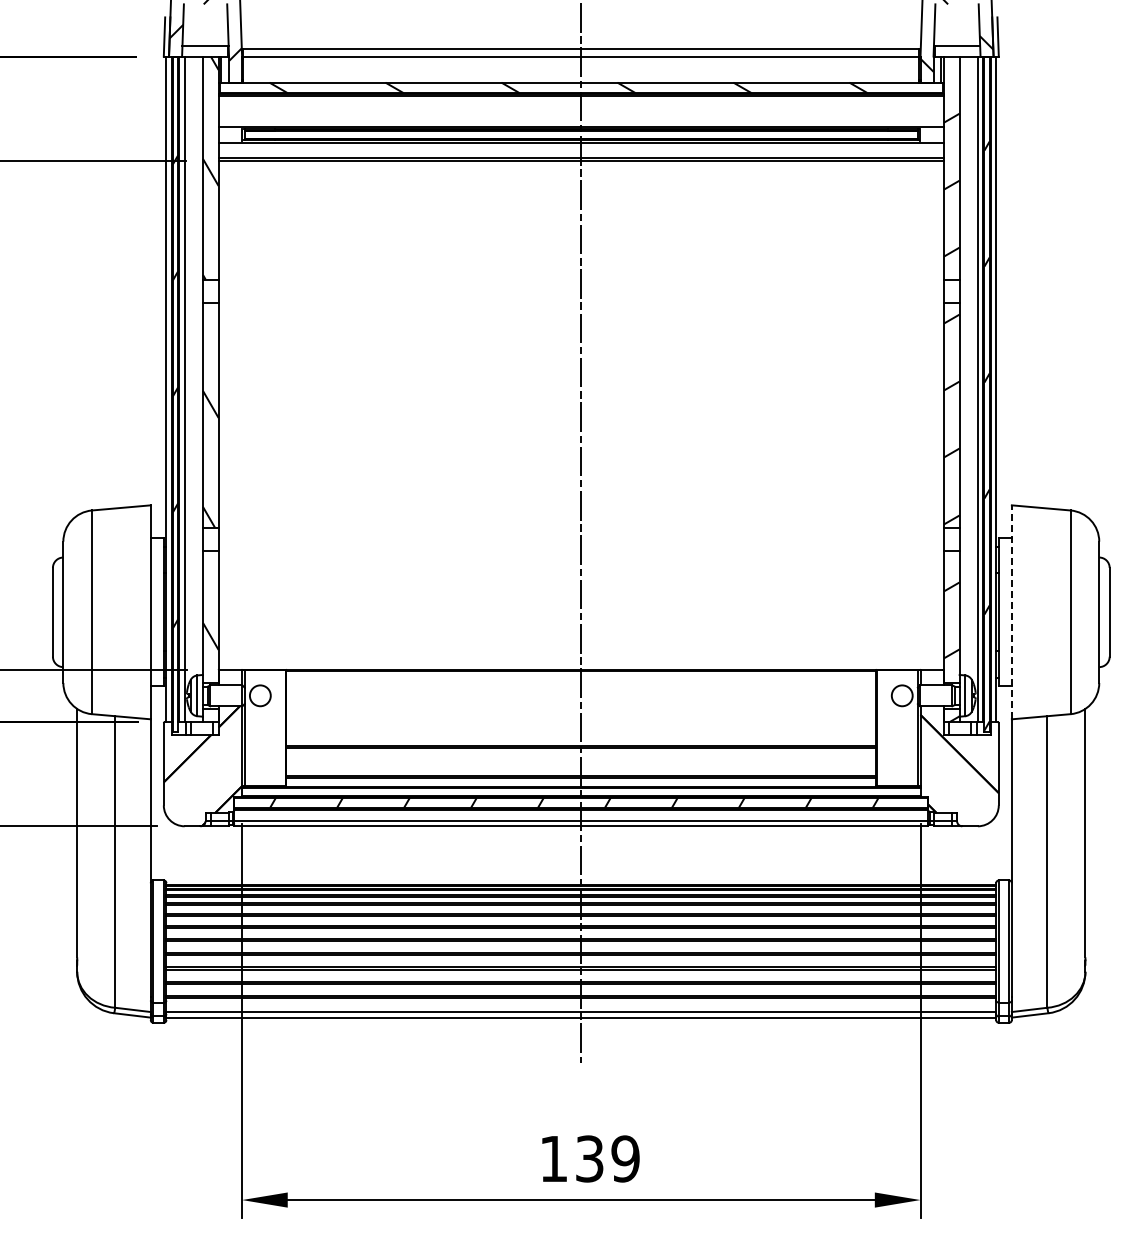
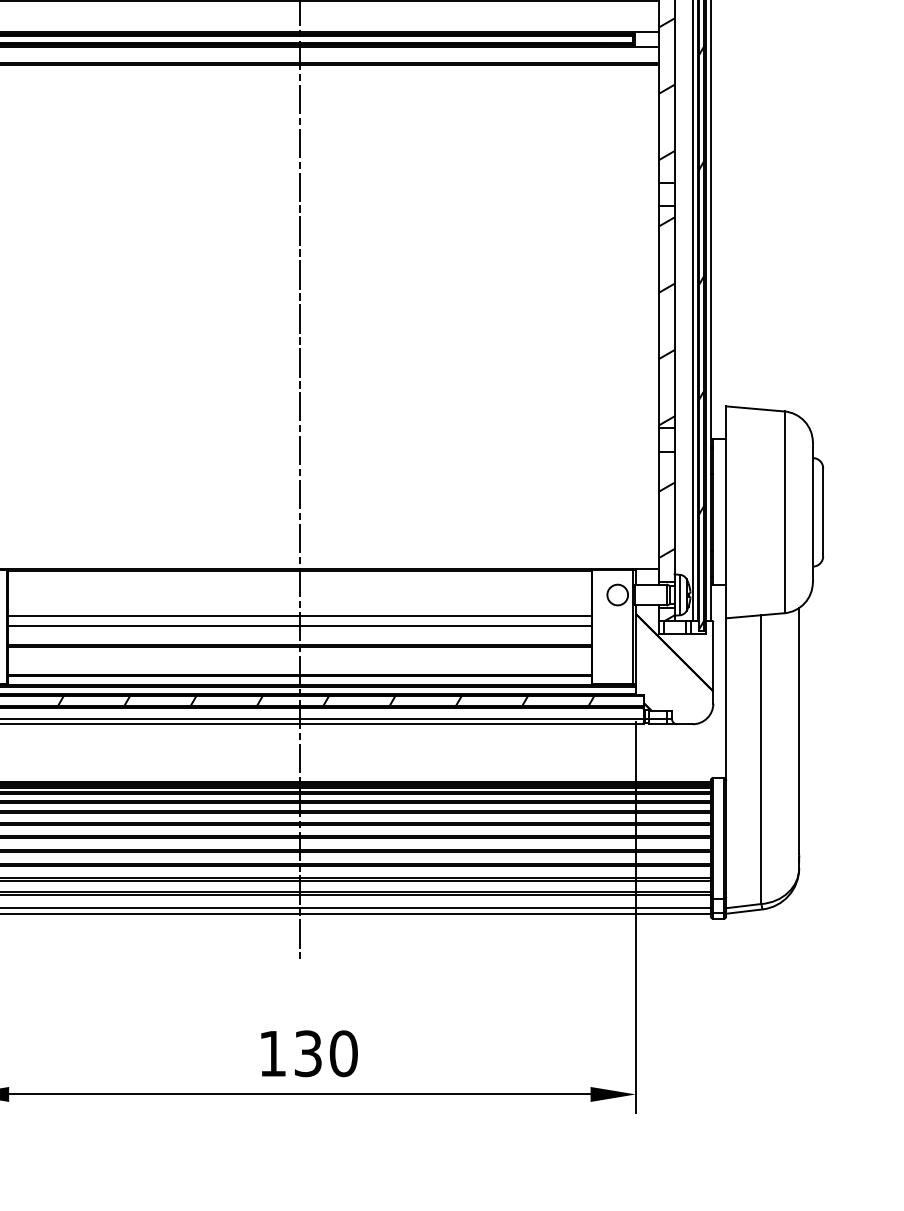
line: (1011, 612) -> (725, 512), dashed -> solid
line: (581, 716) -> (300, 615), added
line: (581, 727) -> (300, 626), added
text: (625, 1158) -> (343, 1053), 139 -> 130

